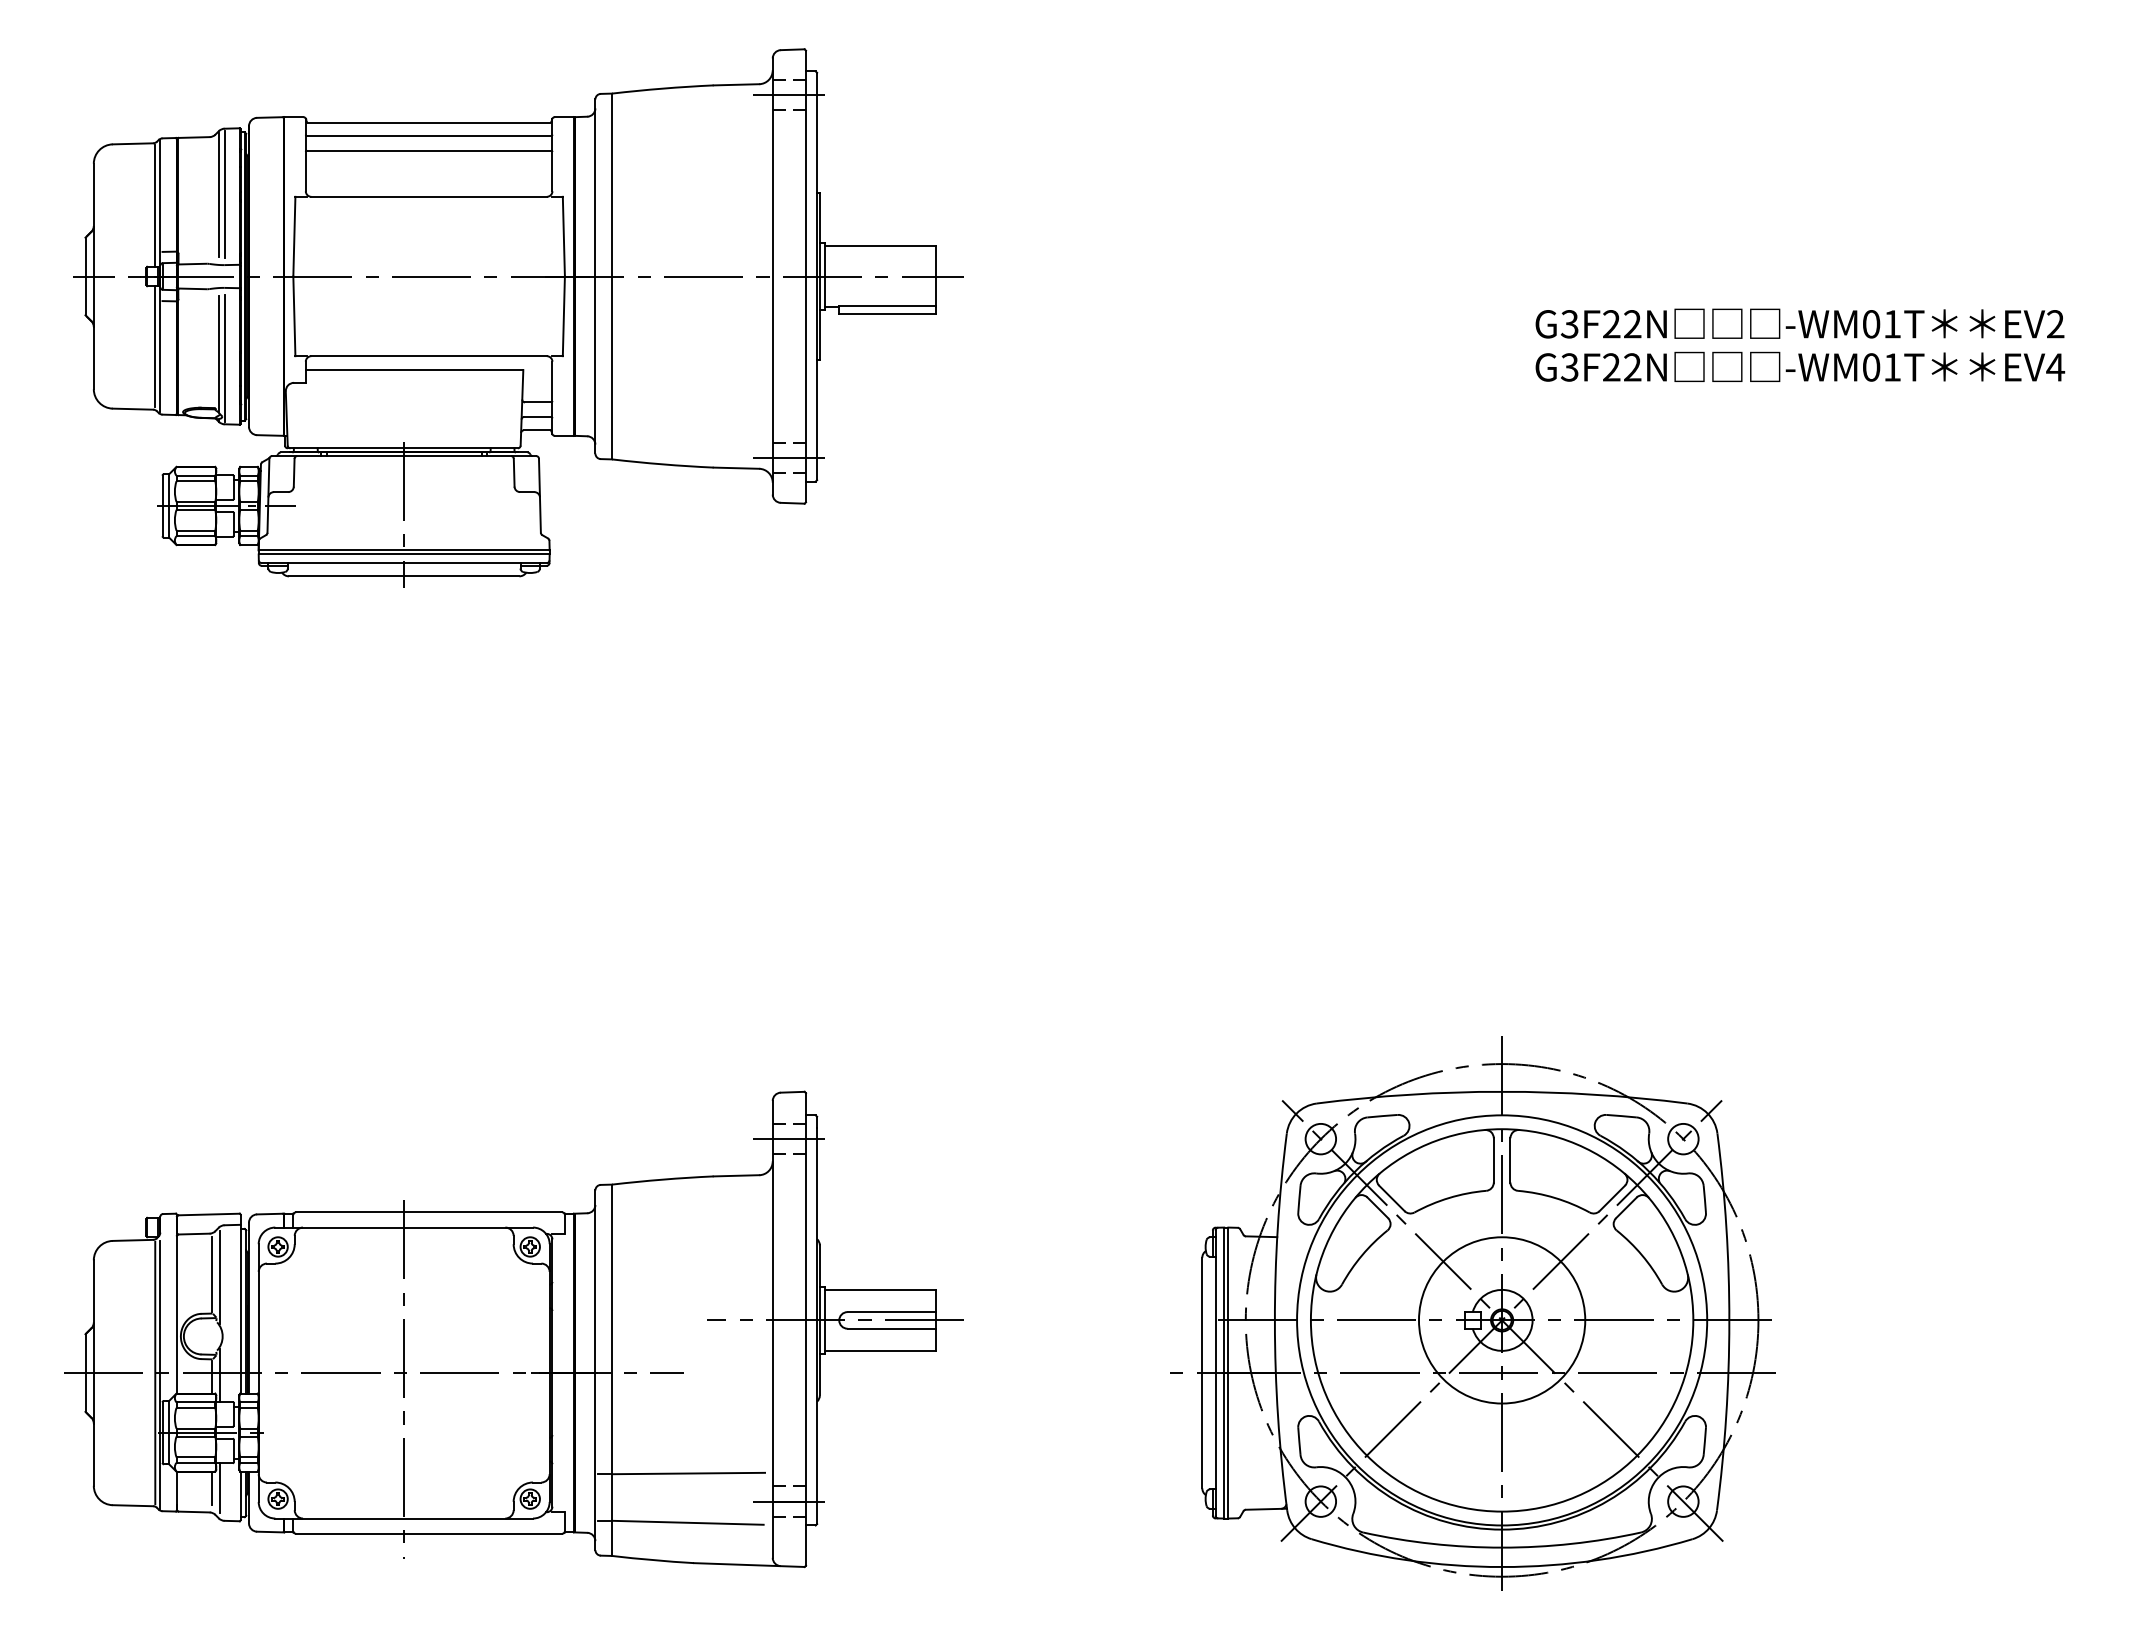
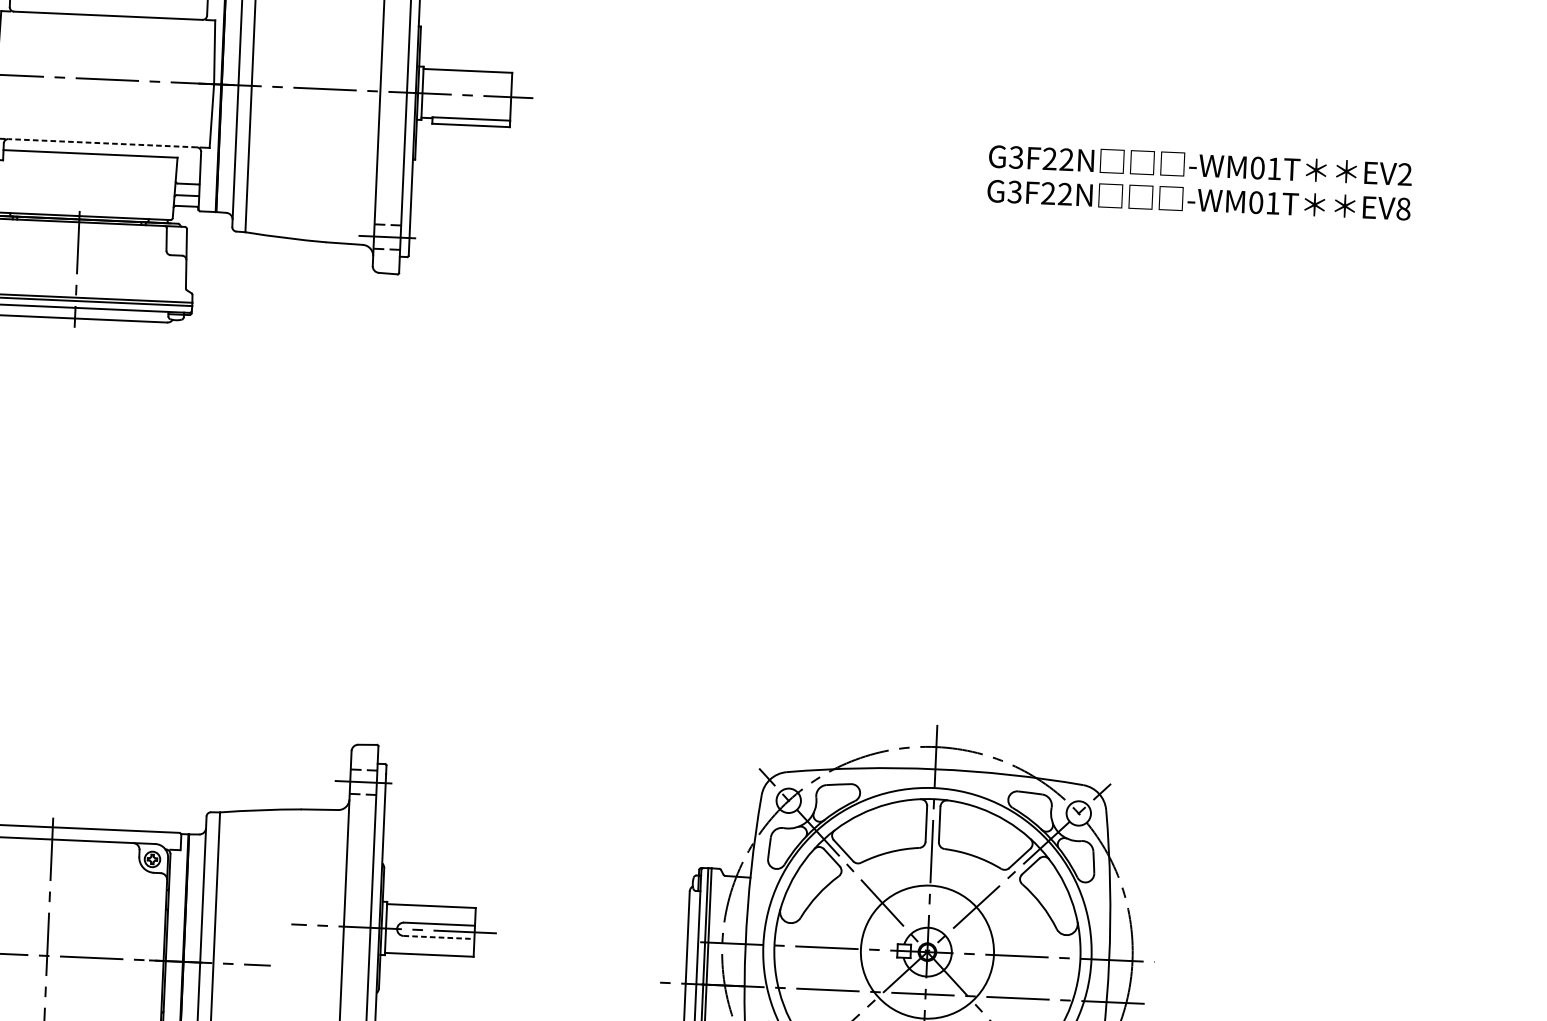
line: (429, 356) -> (102, 143), solid -> dashed
text: (2055, 367) -> (1403, 209), EV4 -> EV8
line: (892, 1328) -> (439, 937), solid -> dashed

